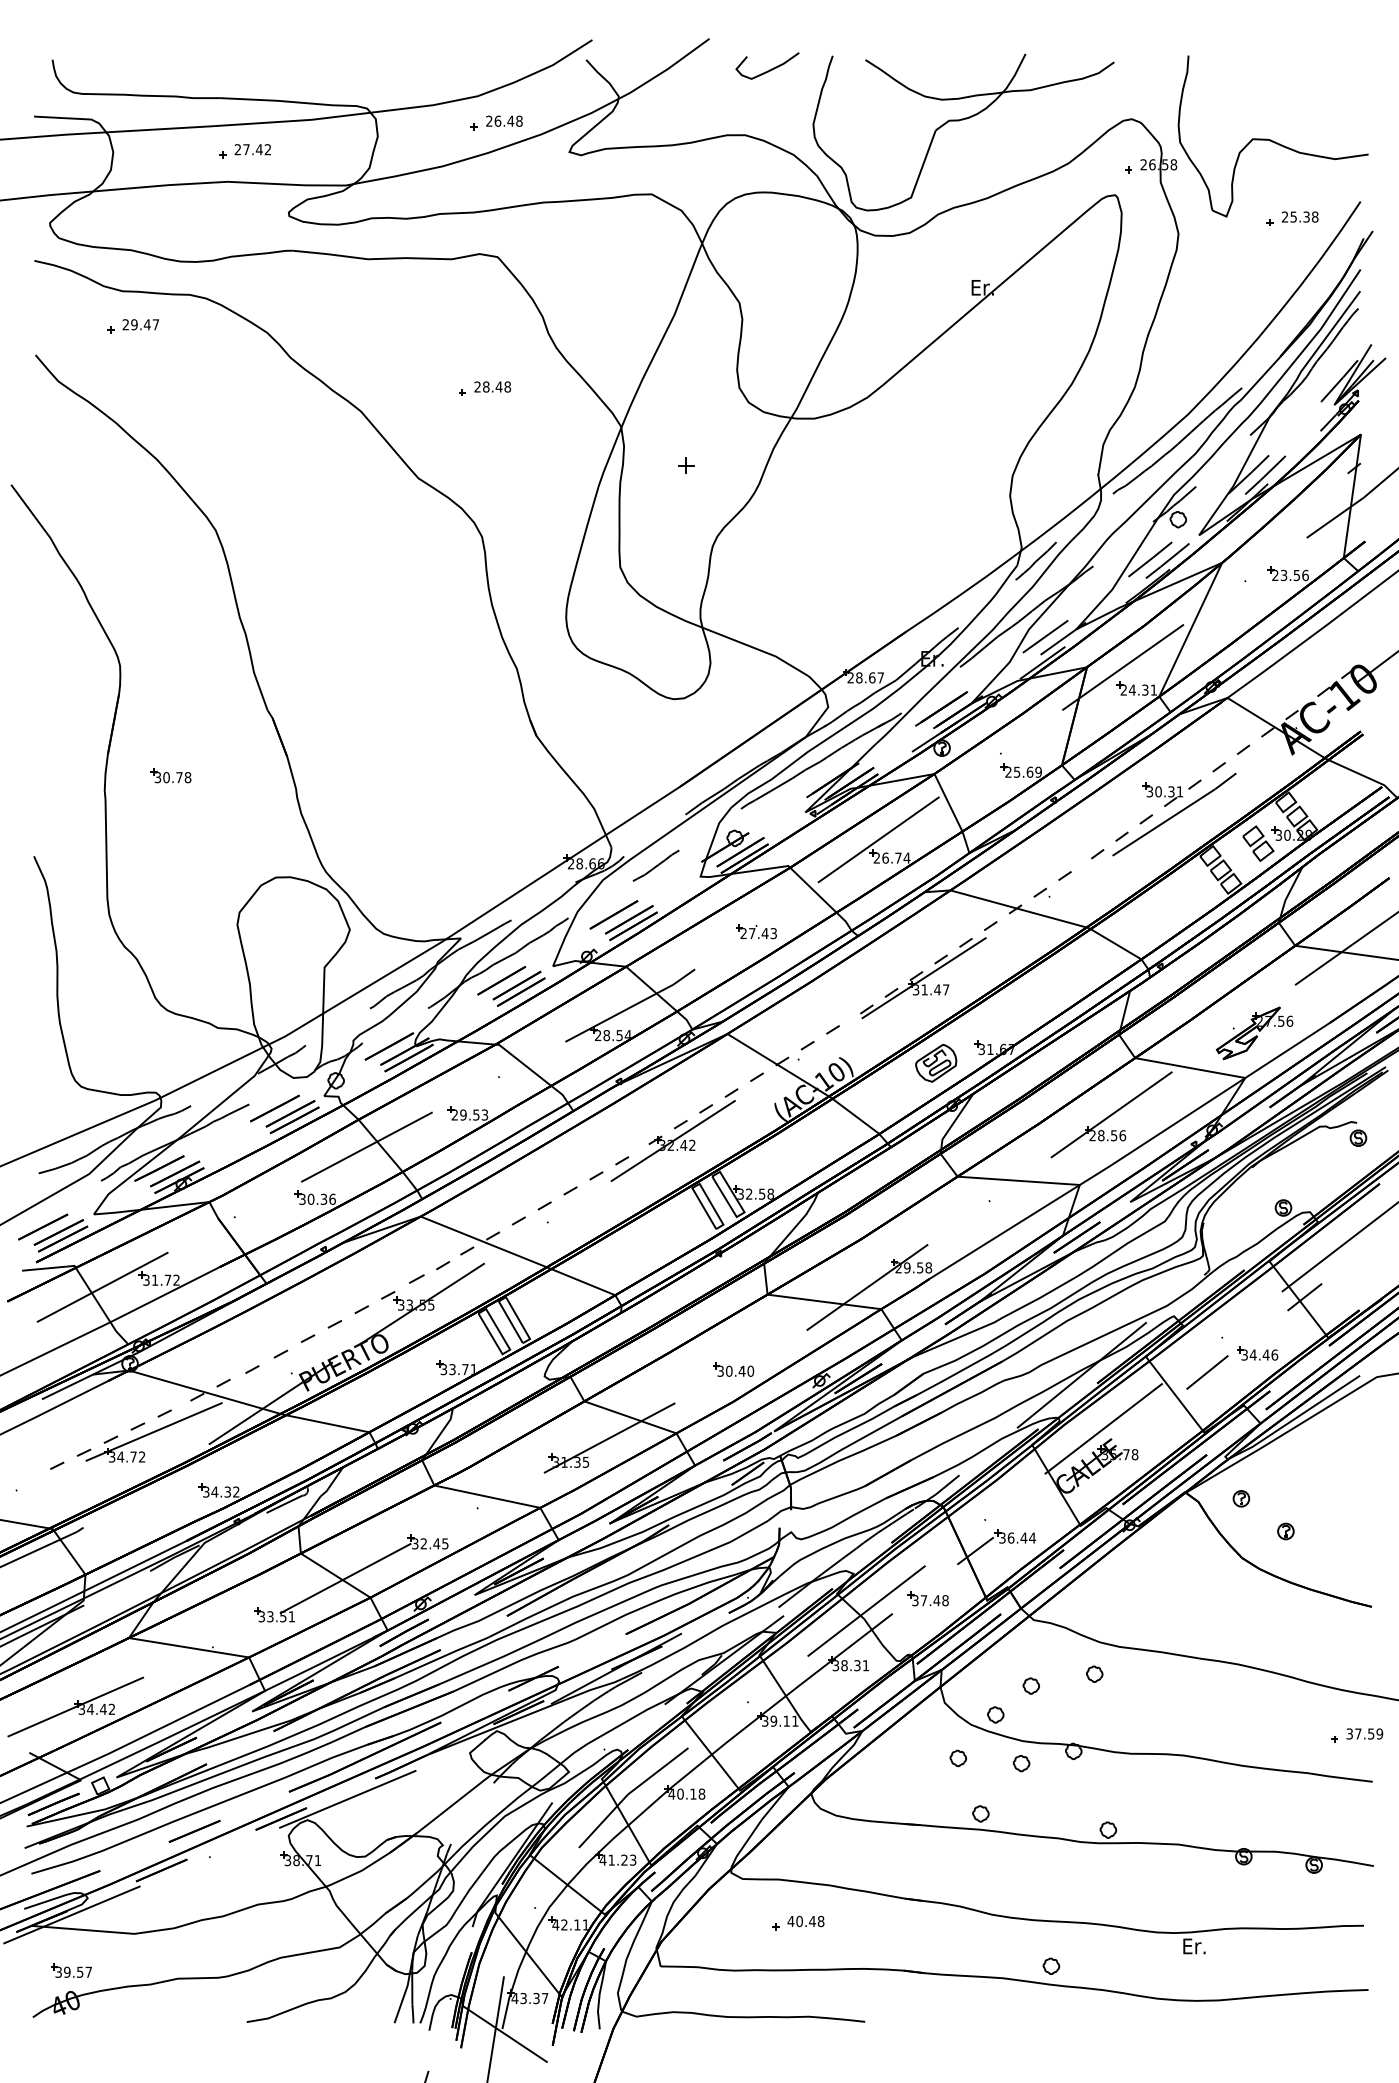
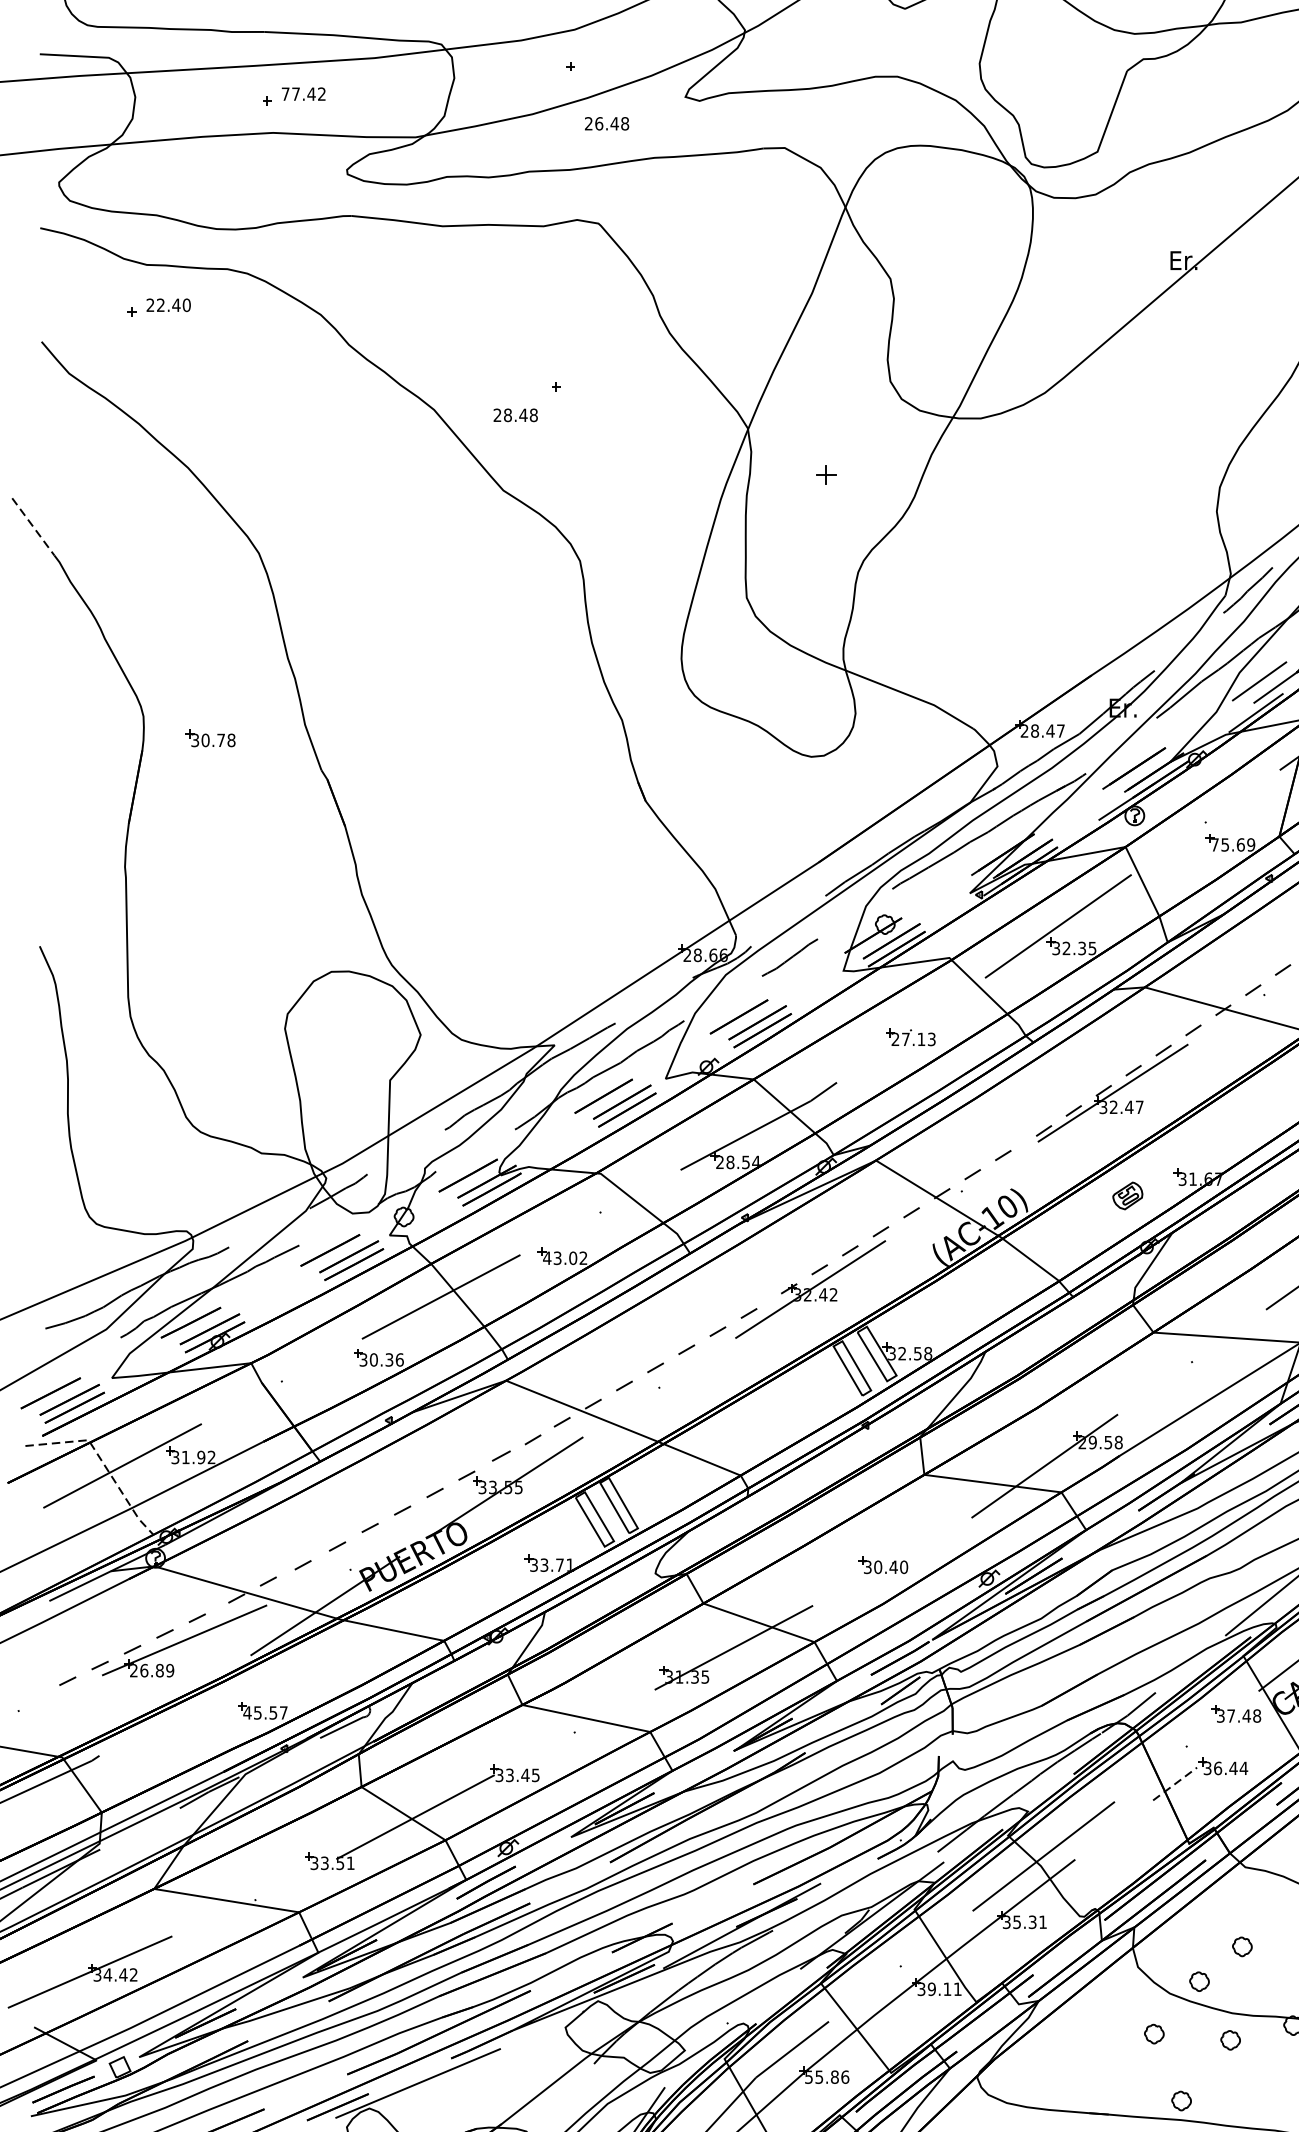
text: (504, 120) -> (607, 122), moved
text: (237, 149) -> (285, 93), 27.42 -> 77.42
text: (145, 324) -> (174, 304), 29.47 -> 22.40
text: (492, 386) -> (515, 414), moved
line: (28, 508) -> (33, 526), solid -> dashed
text: (871, 677) -> (1049, 730), 28.67 -> 28.47
text: (1008, 771) -> (1214, 843), 25.69 -> 75.69
part: (170, 775) -> (210, 737), moved
text: (891, 857) -> (1073, 947), 26.74 -> 32.35
text: (764, 933) -> (920, 1039), 27.43 -> 27.13
text: (924, 989) -> (1113, 1106), 31.47 -> 32.47
part: (936, 1063) -> (1128, 1196), size x0.6
text: (469, 1114) -> (564, 1257), 29.53 -> 43.02
text: (167, 1279) -> (200, 1456), 31.72 -> 31.92
line: (86, 1284) -> (103, 1462), solid -> dashed
text: (127, 1456) -> (152, 1670), 34.72 -> 26.89
text: (220, 1491) -> (264, 1712), 34.32 -> 45.57
text: (423, 1544) -> (509, 1776), 32.45 -> 33.45
line: (975, 1551) -> (1175, 1784), solid -> dashed
part: (927, 1598) -> (1235, 1713), moved
text: (844, 1665) -> (1017, 1922), 38.31 -> 35.31
text: (686, 1793) -> (826, 2076), 40.18 -> 55.86

